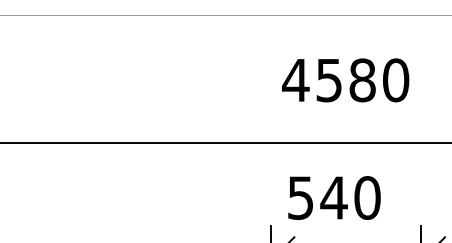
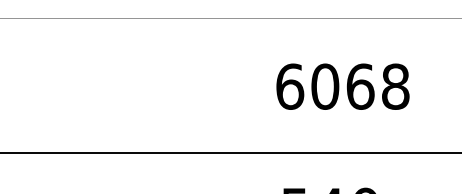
text: (345, 80) -> (342, 86), 4580 -> 6068

